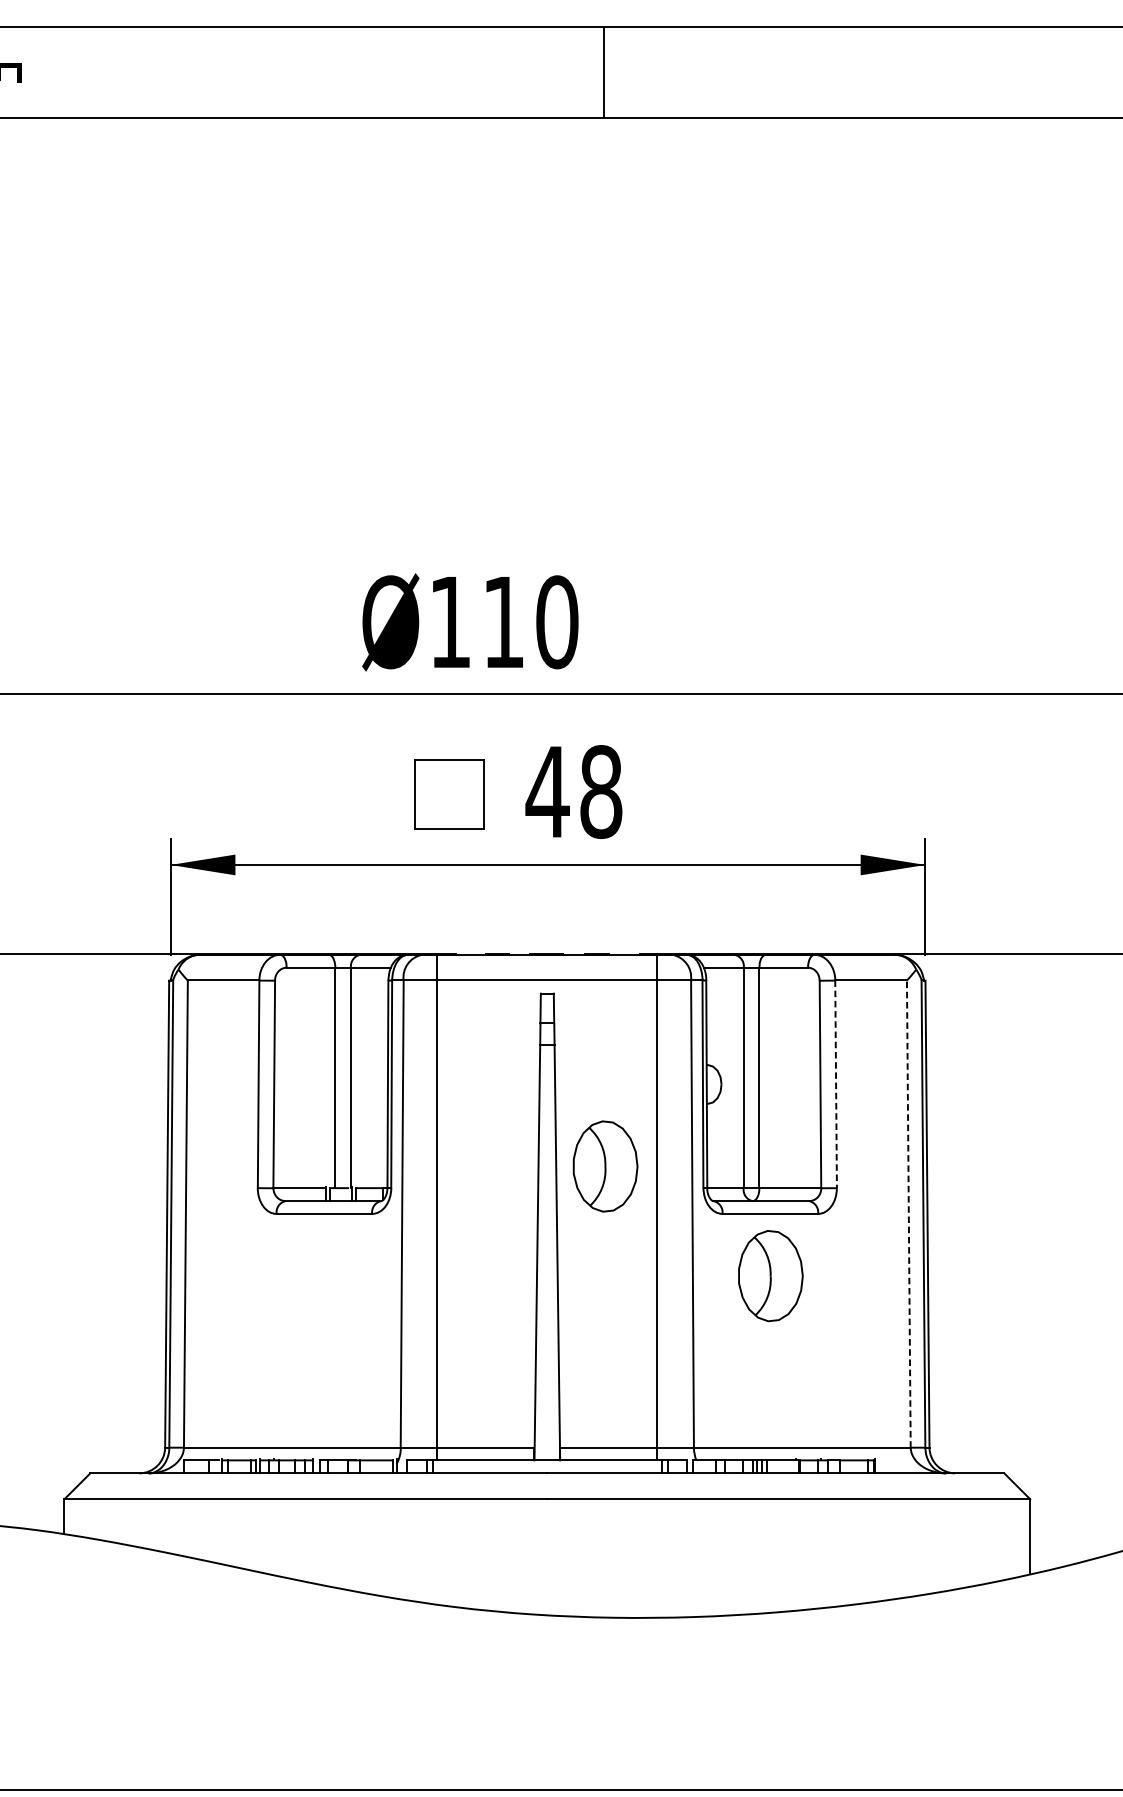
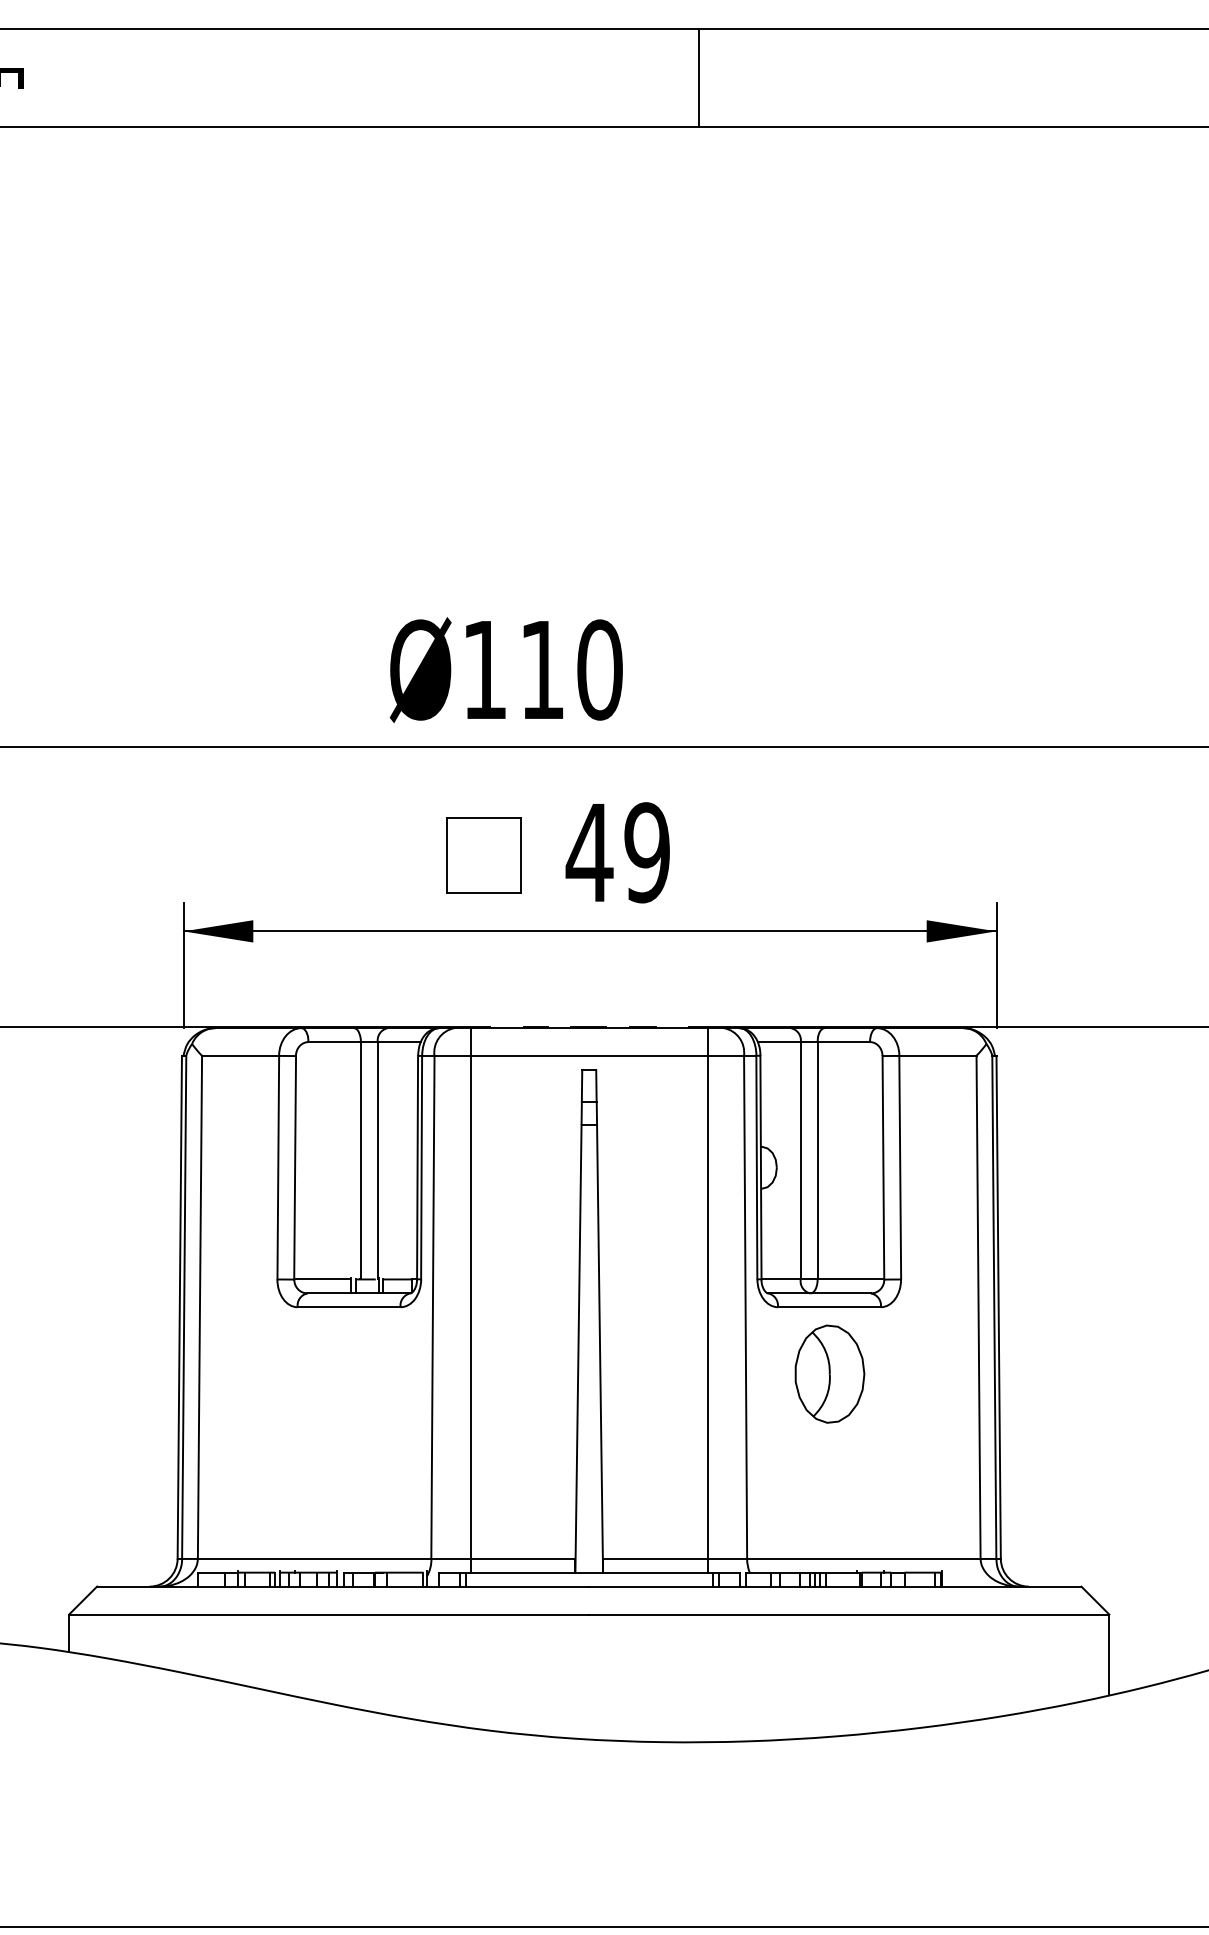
line: (604, 73) -> (699, 78), moved
text: (601, 791) -> (647, 852), 48 -> 49
line: (836, 1084) -> (900, 1167), dashed -> solid
part: (605, 1165) -> (651, 1255), removed
line: (908, 1214) -> (978, 1307), dashed -> solid

